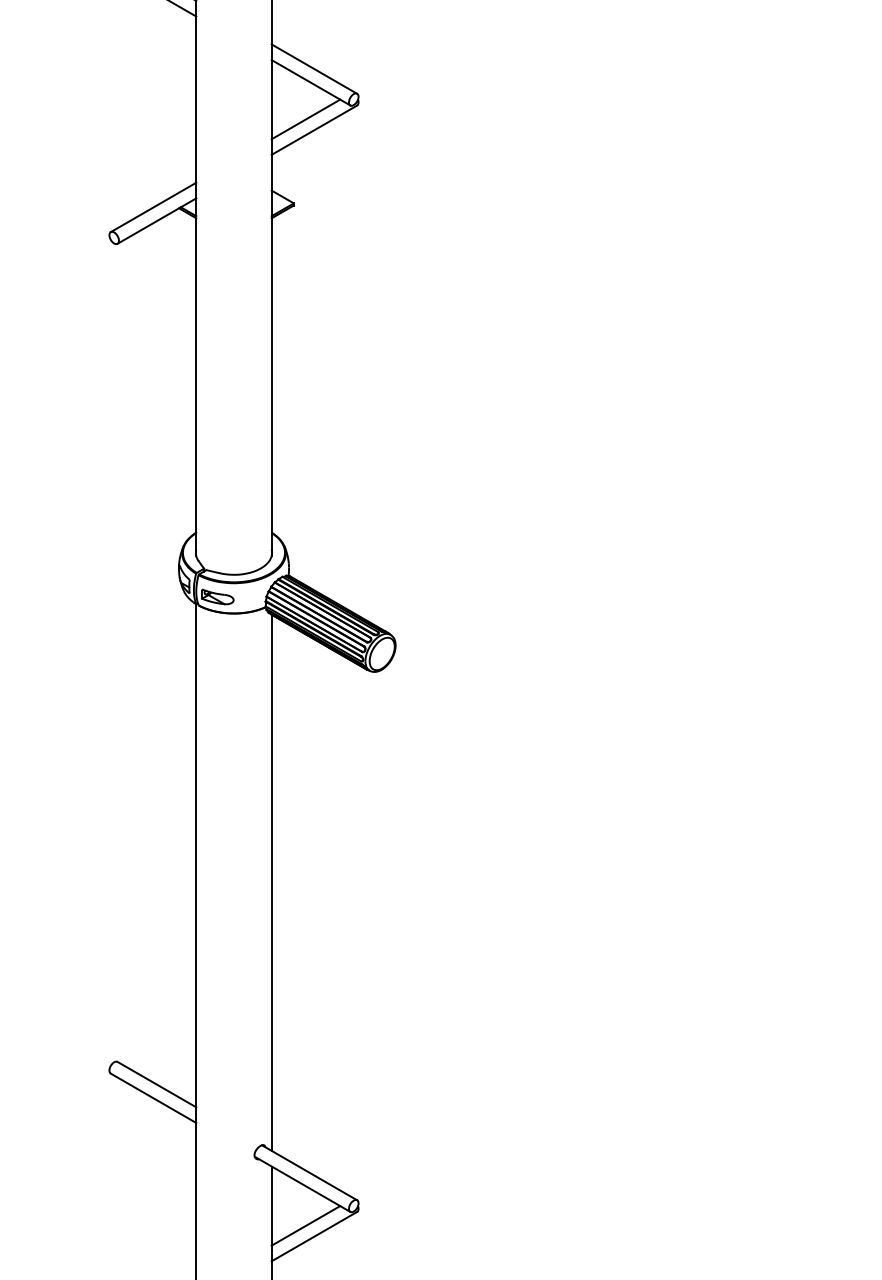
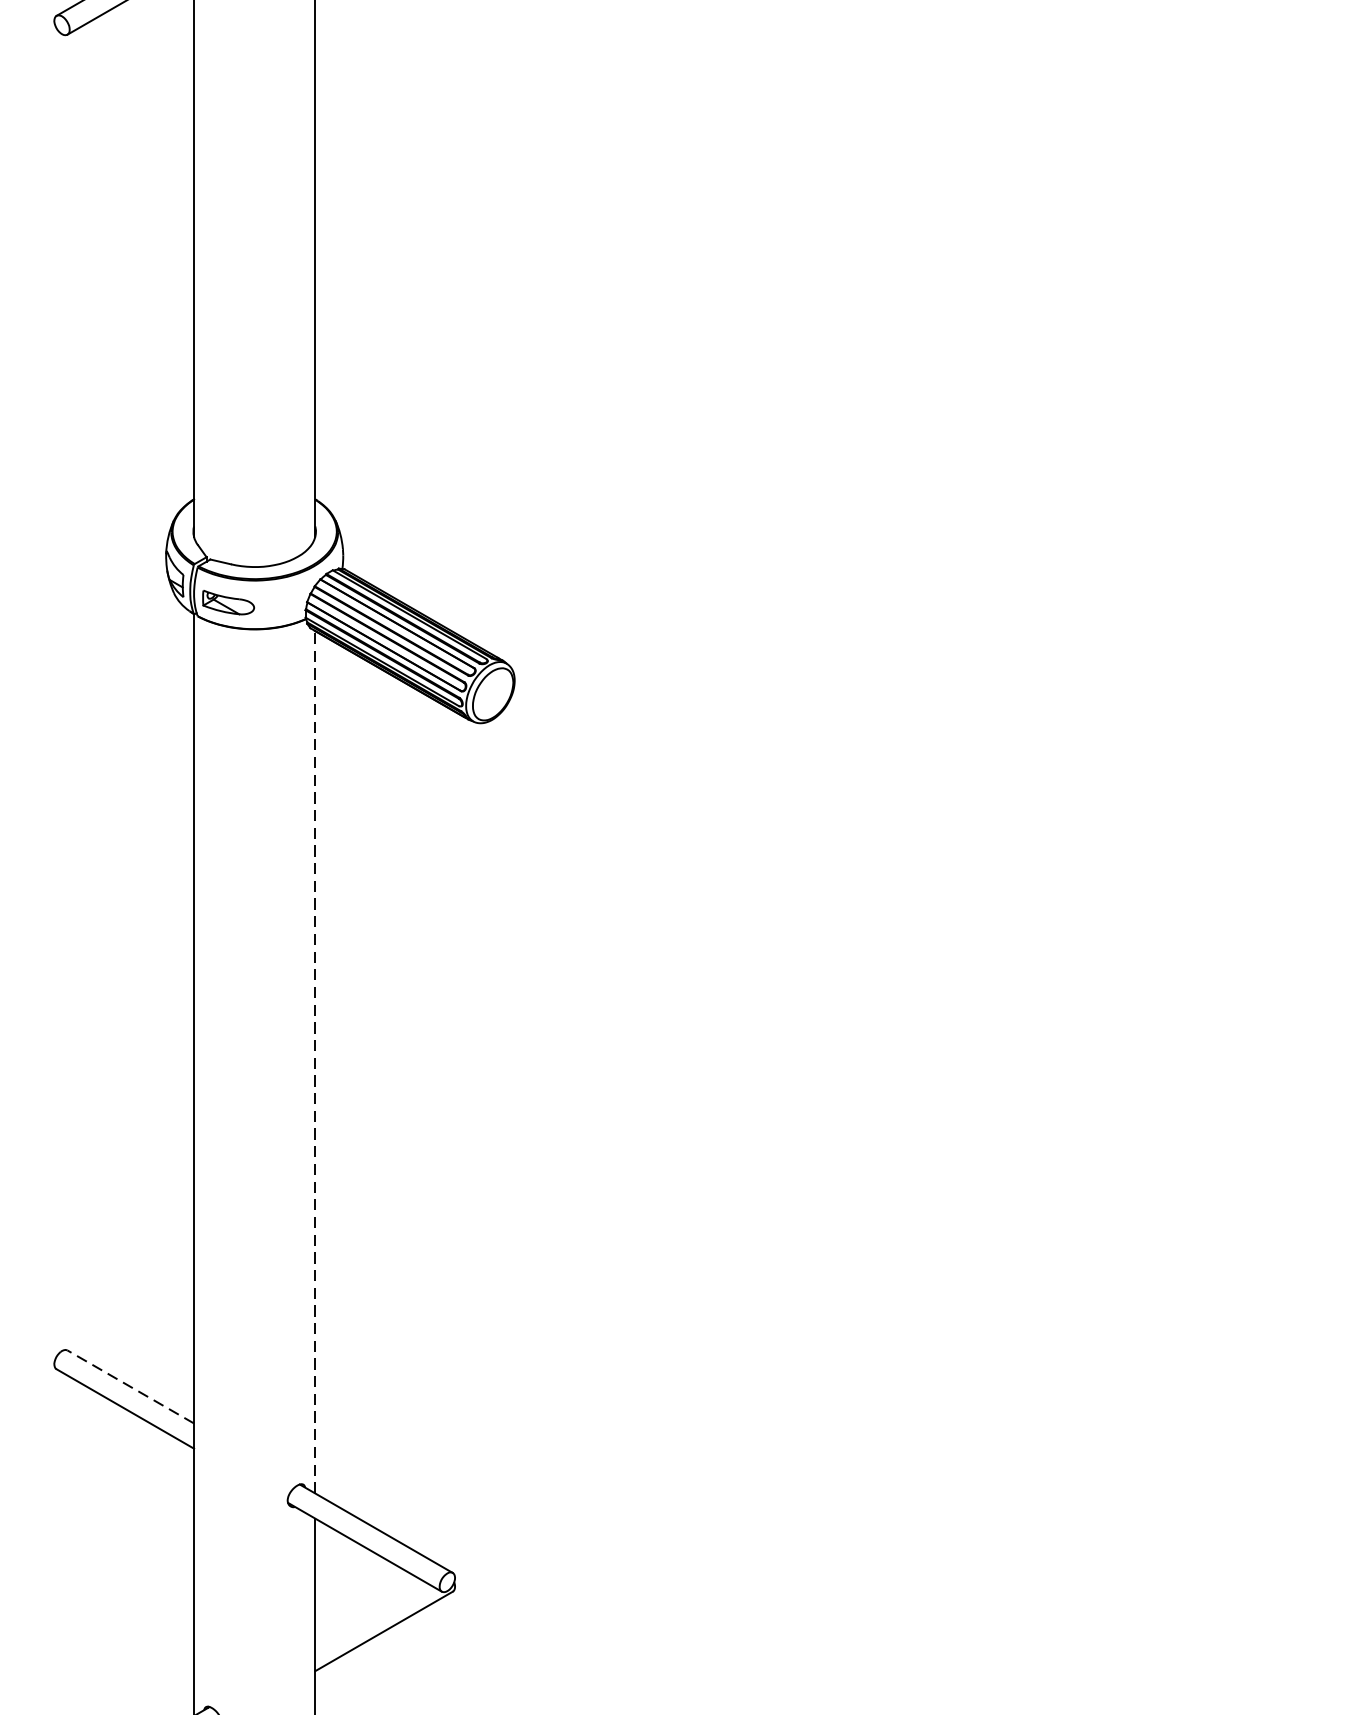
line: (271, 882) -> (315, 1061), solid -> dashed
line: (156, 1084) -> (130, 1386), solid -> dashed
line: (305, 1225) -> (369, 1613), removed

